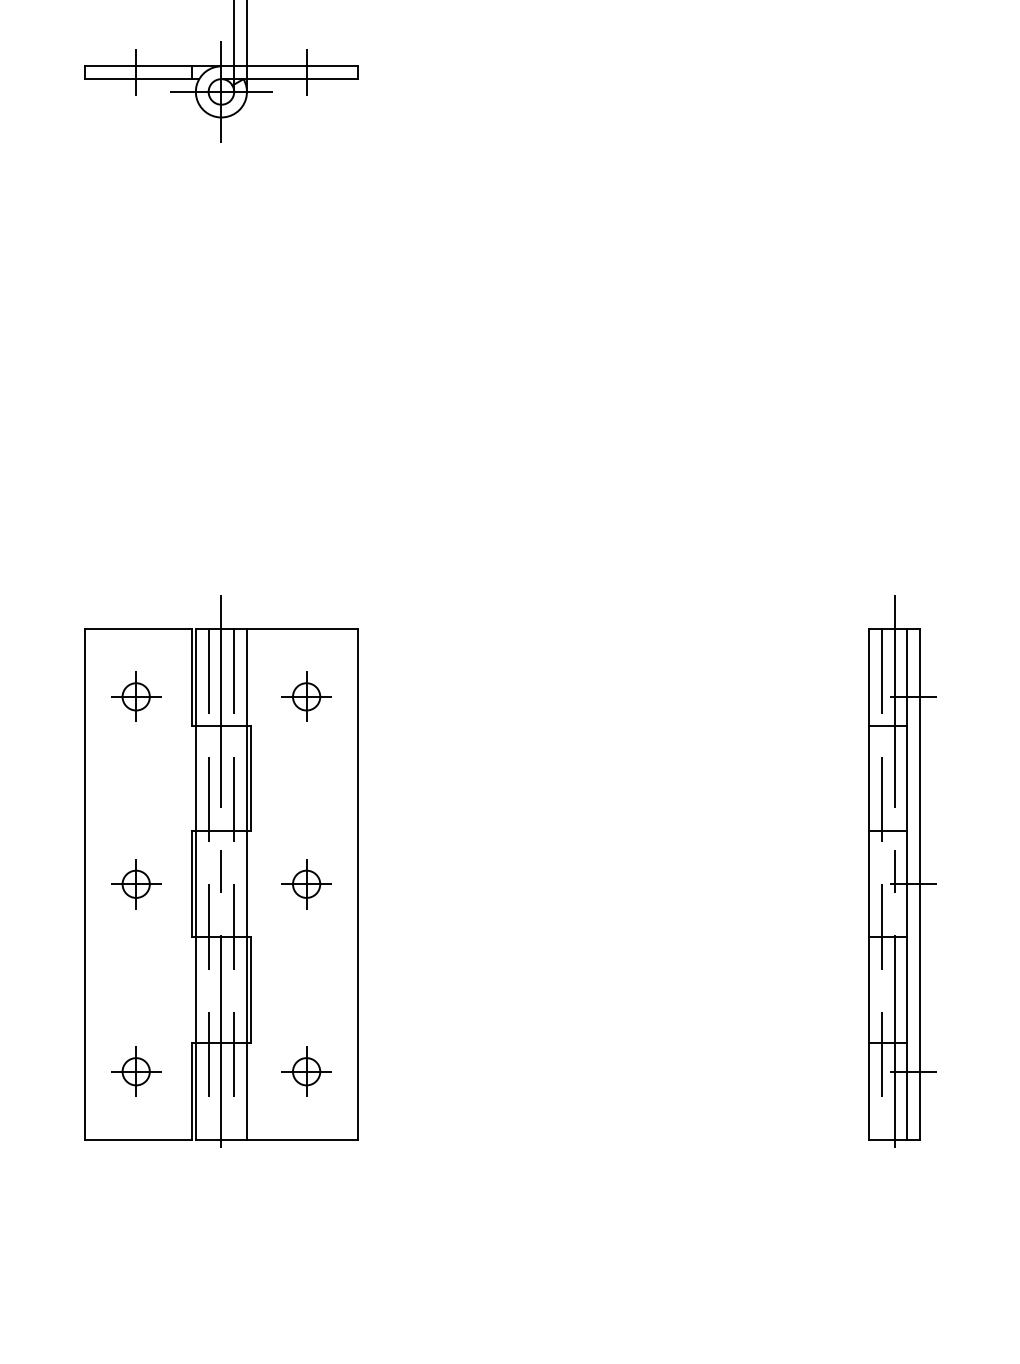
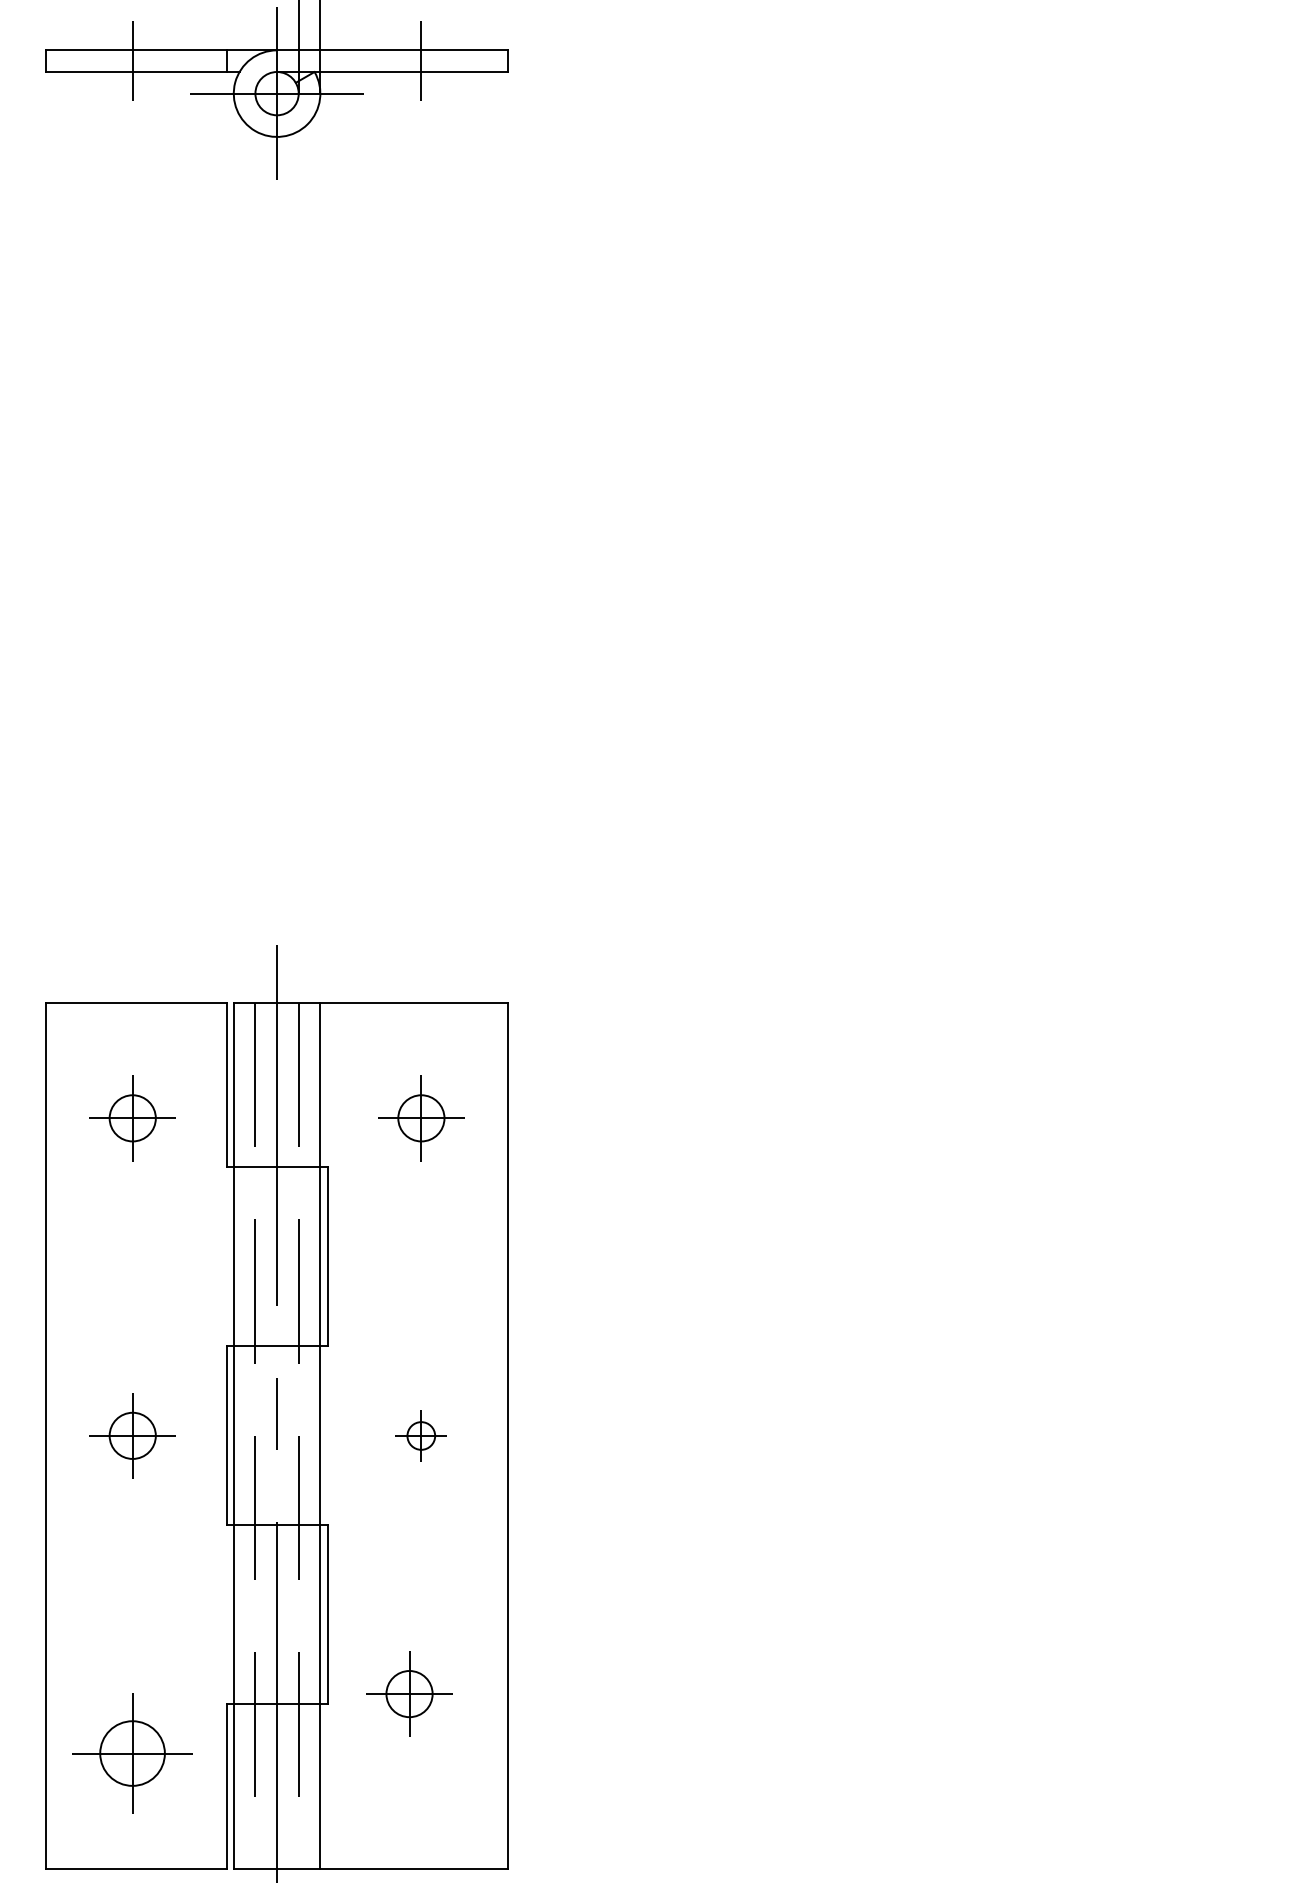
part: (306, 884) -> (421, 1436), size x0.6
part: (136, 1071) -> (133, 1752), size x1.4
part: (306, 1071) -> (409, 1693), moved

